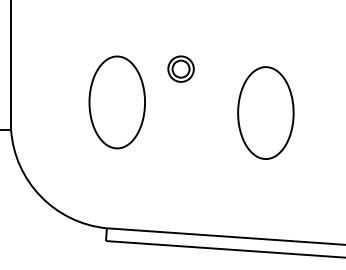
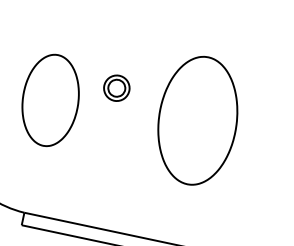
part: (180, 68) -> (116, 87), moved
part: (116, 102) -> (49, 100), moved
part: (265, 112) -> (197, 120), size x1.4

